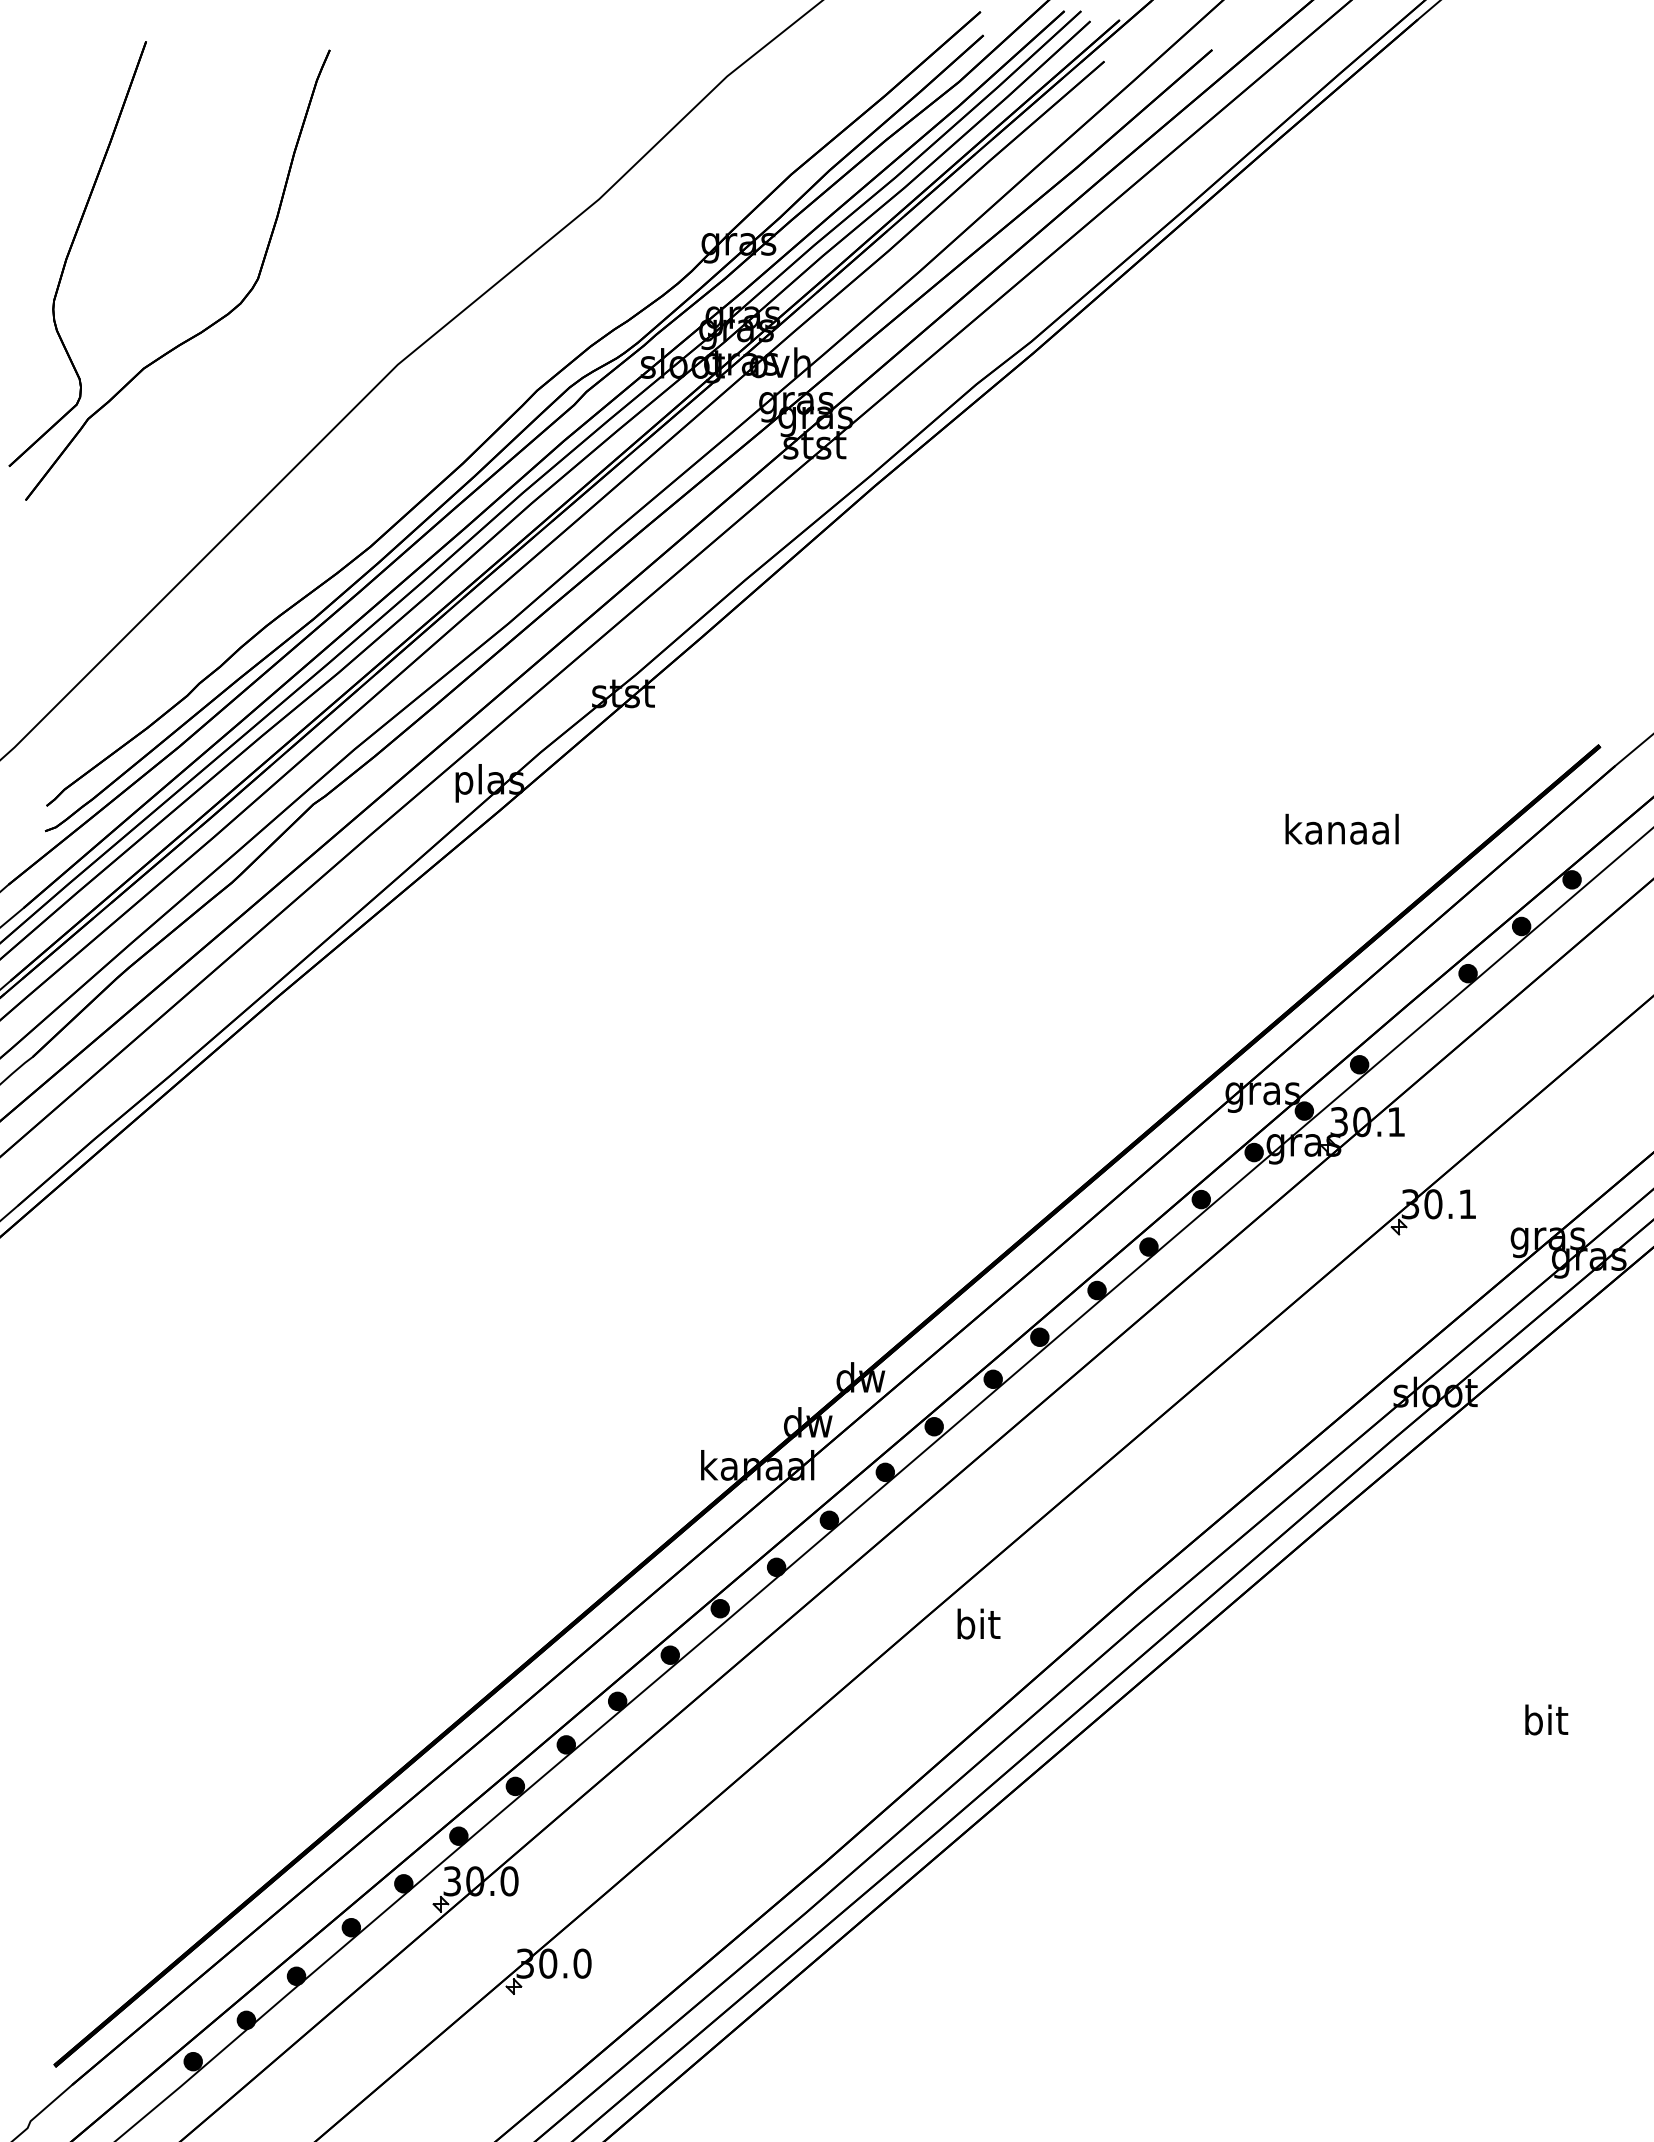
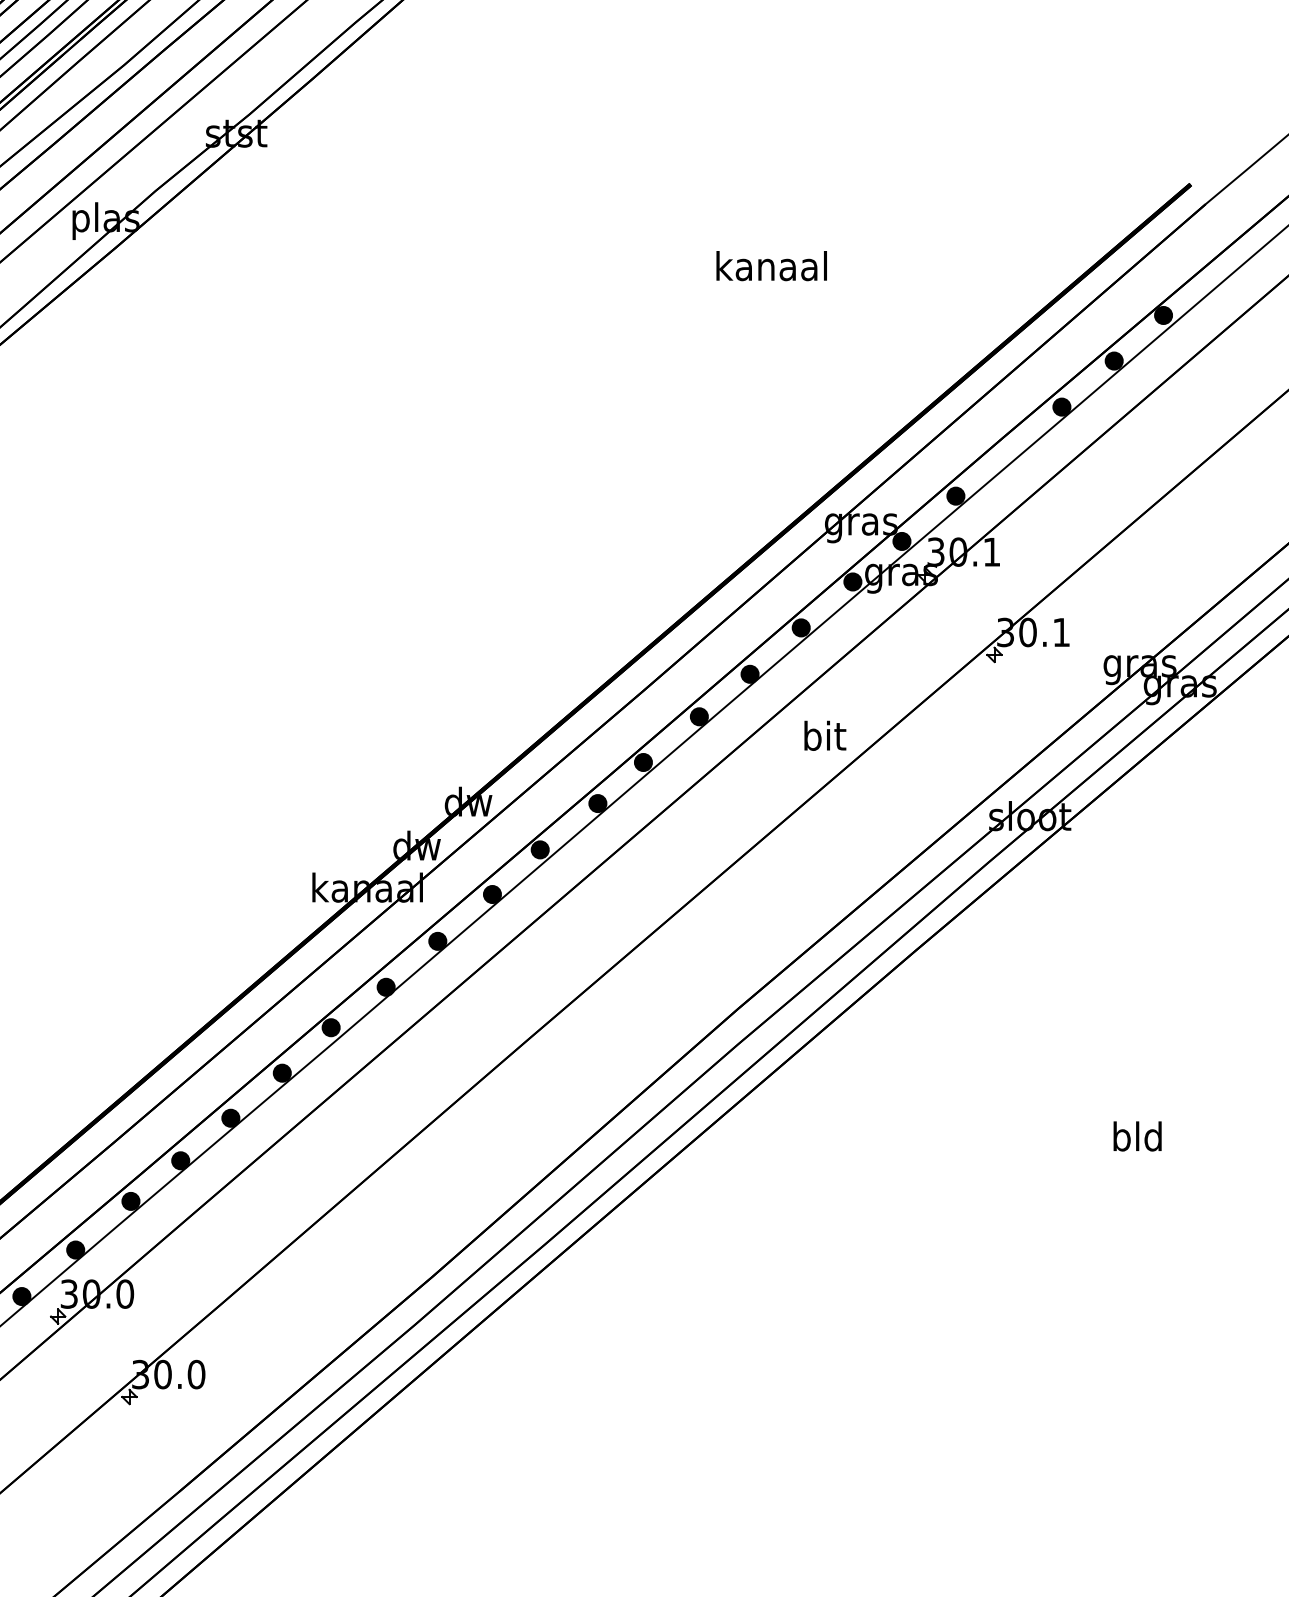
text: (1341, 828) -> (771, 265), moved
text: (978, 1623) -> (824, 735), moved
text: (1545, 1719) -> (1137, 1135), bit -> bld

